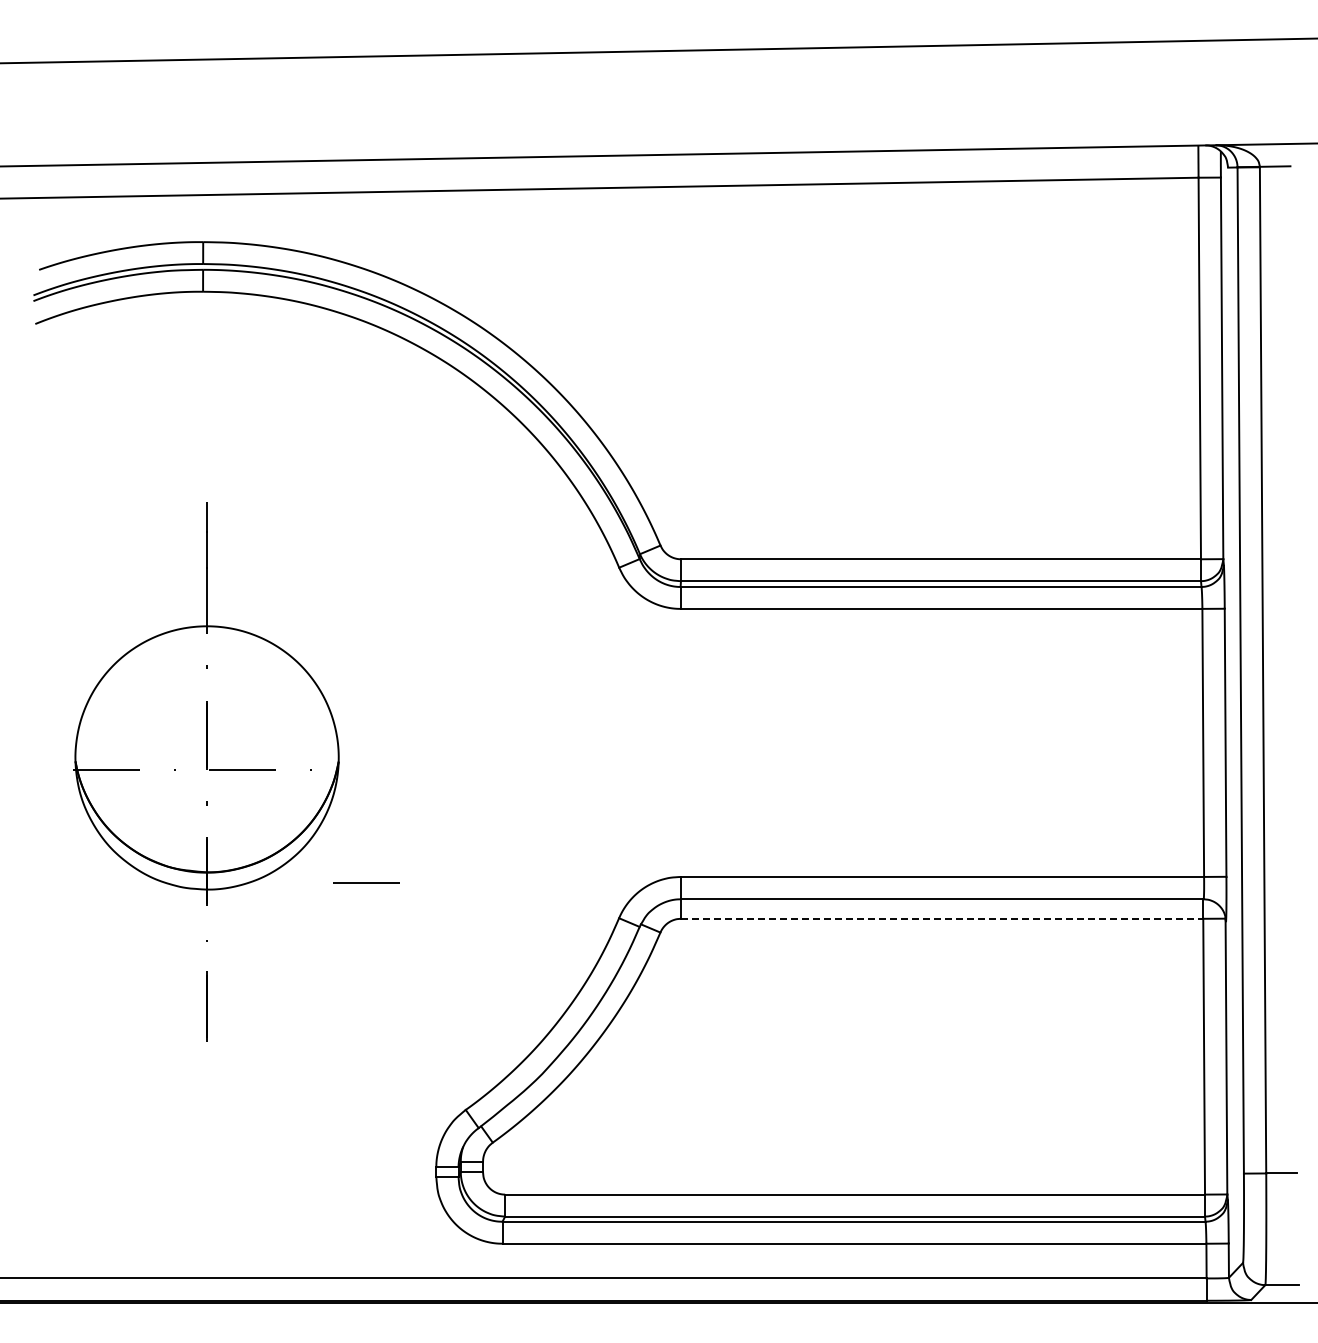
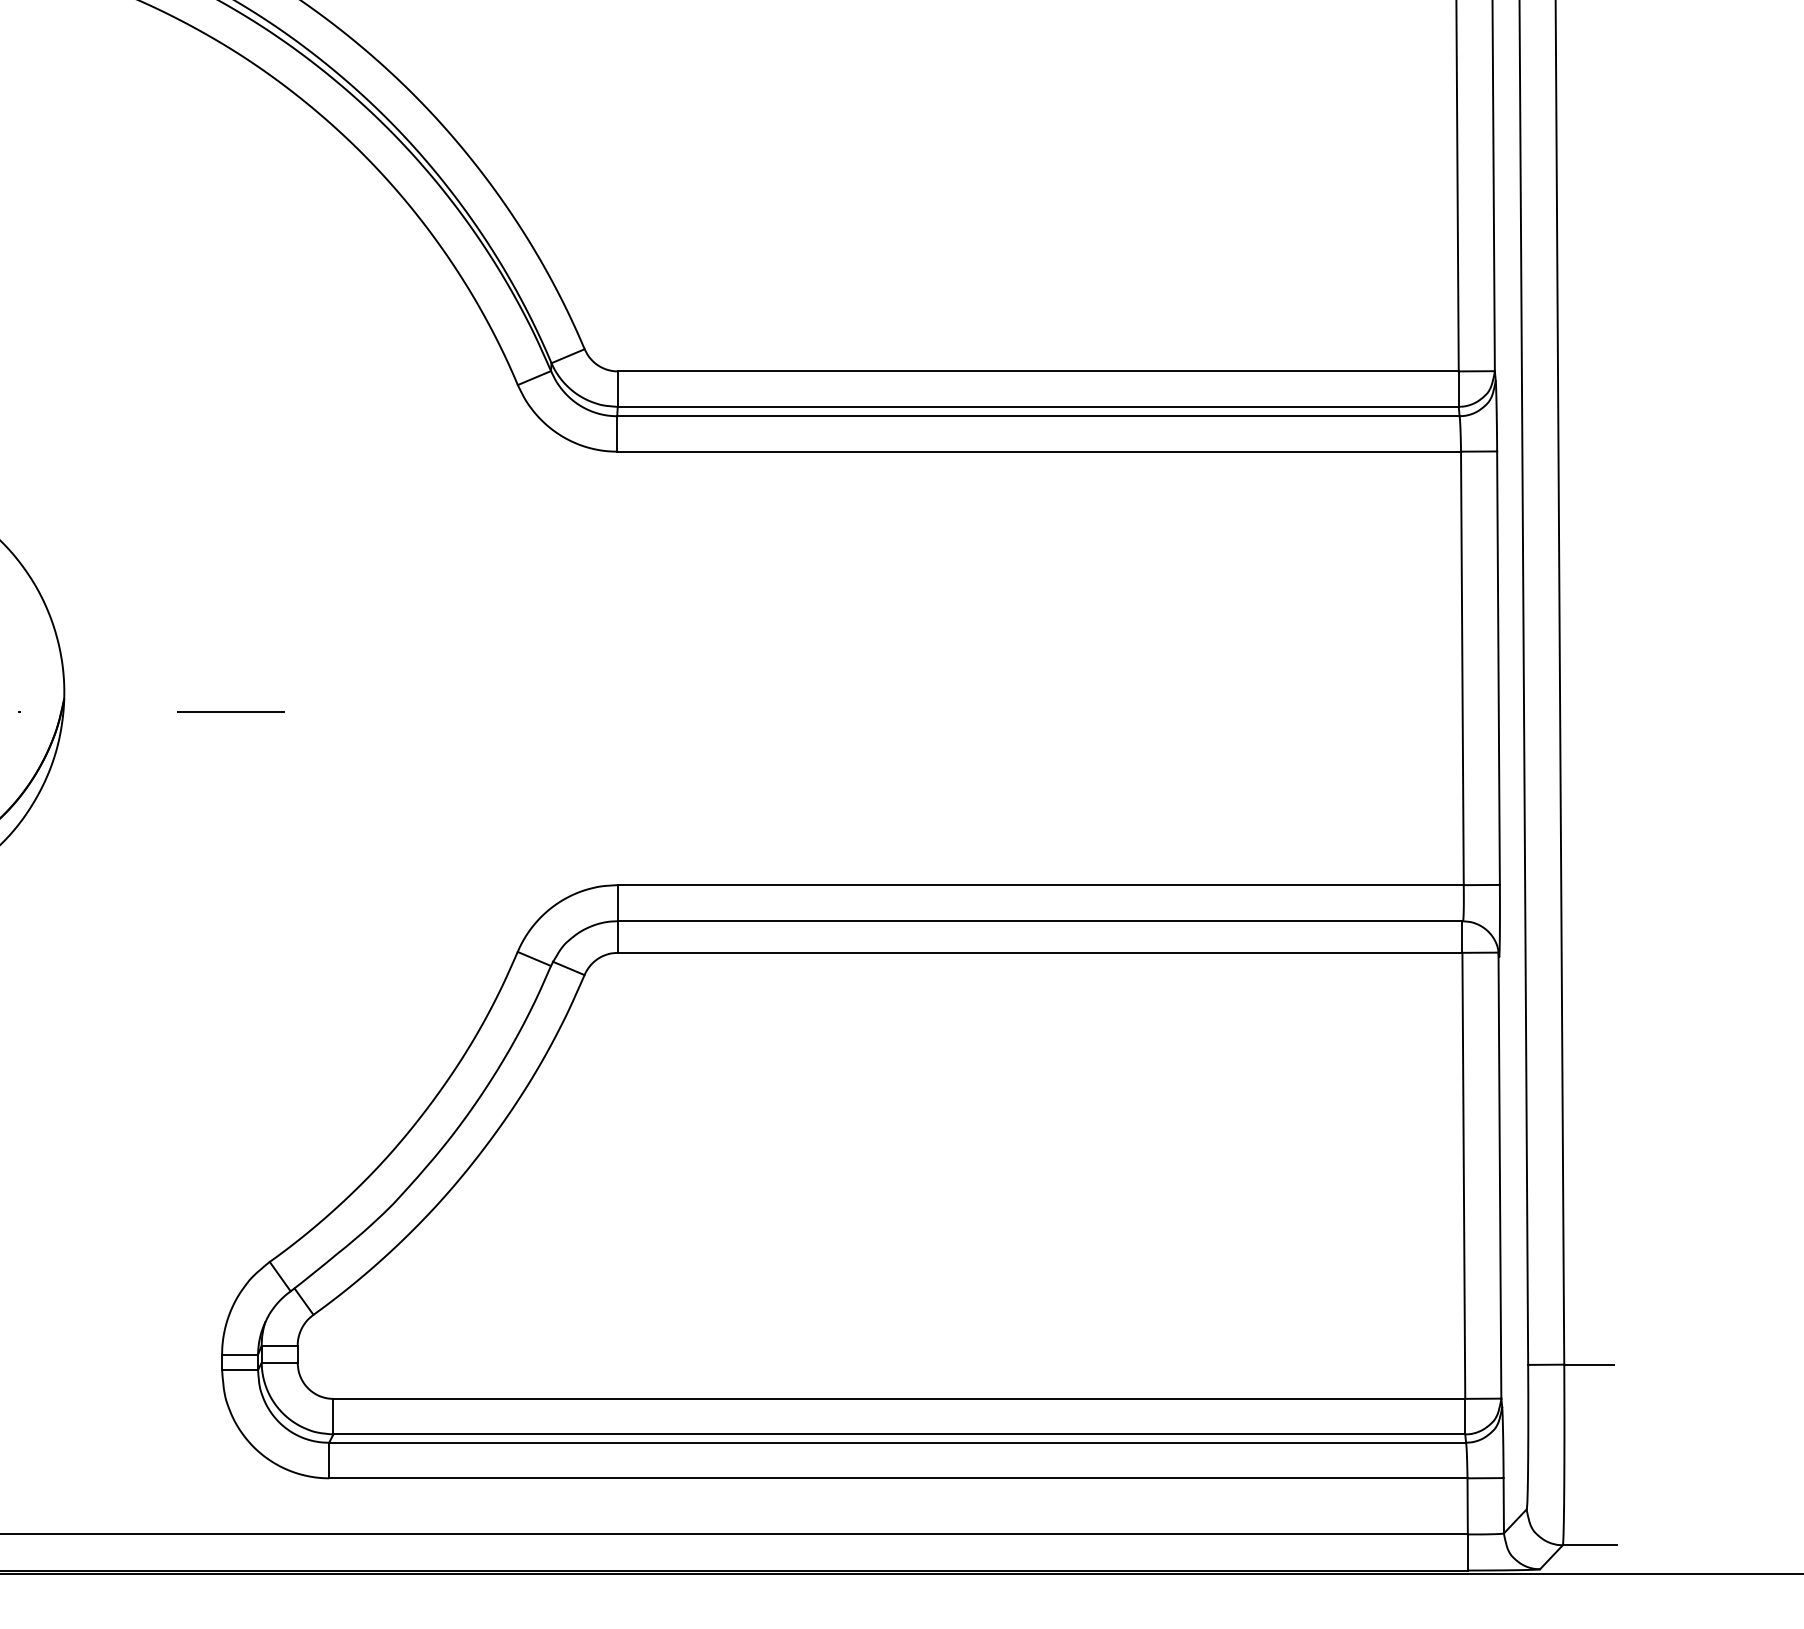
line: (366, 882) -> (230, 711), moved
line: (942, 918) -> (1040, 952), dashed -> solid

